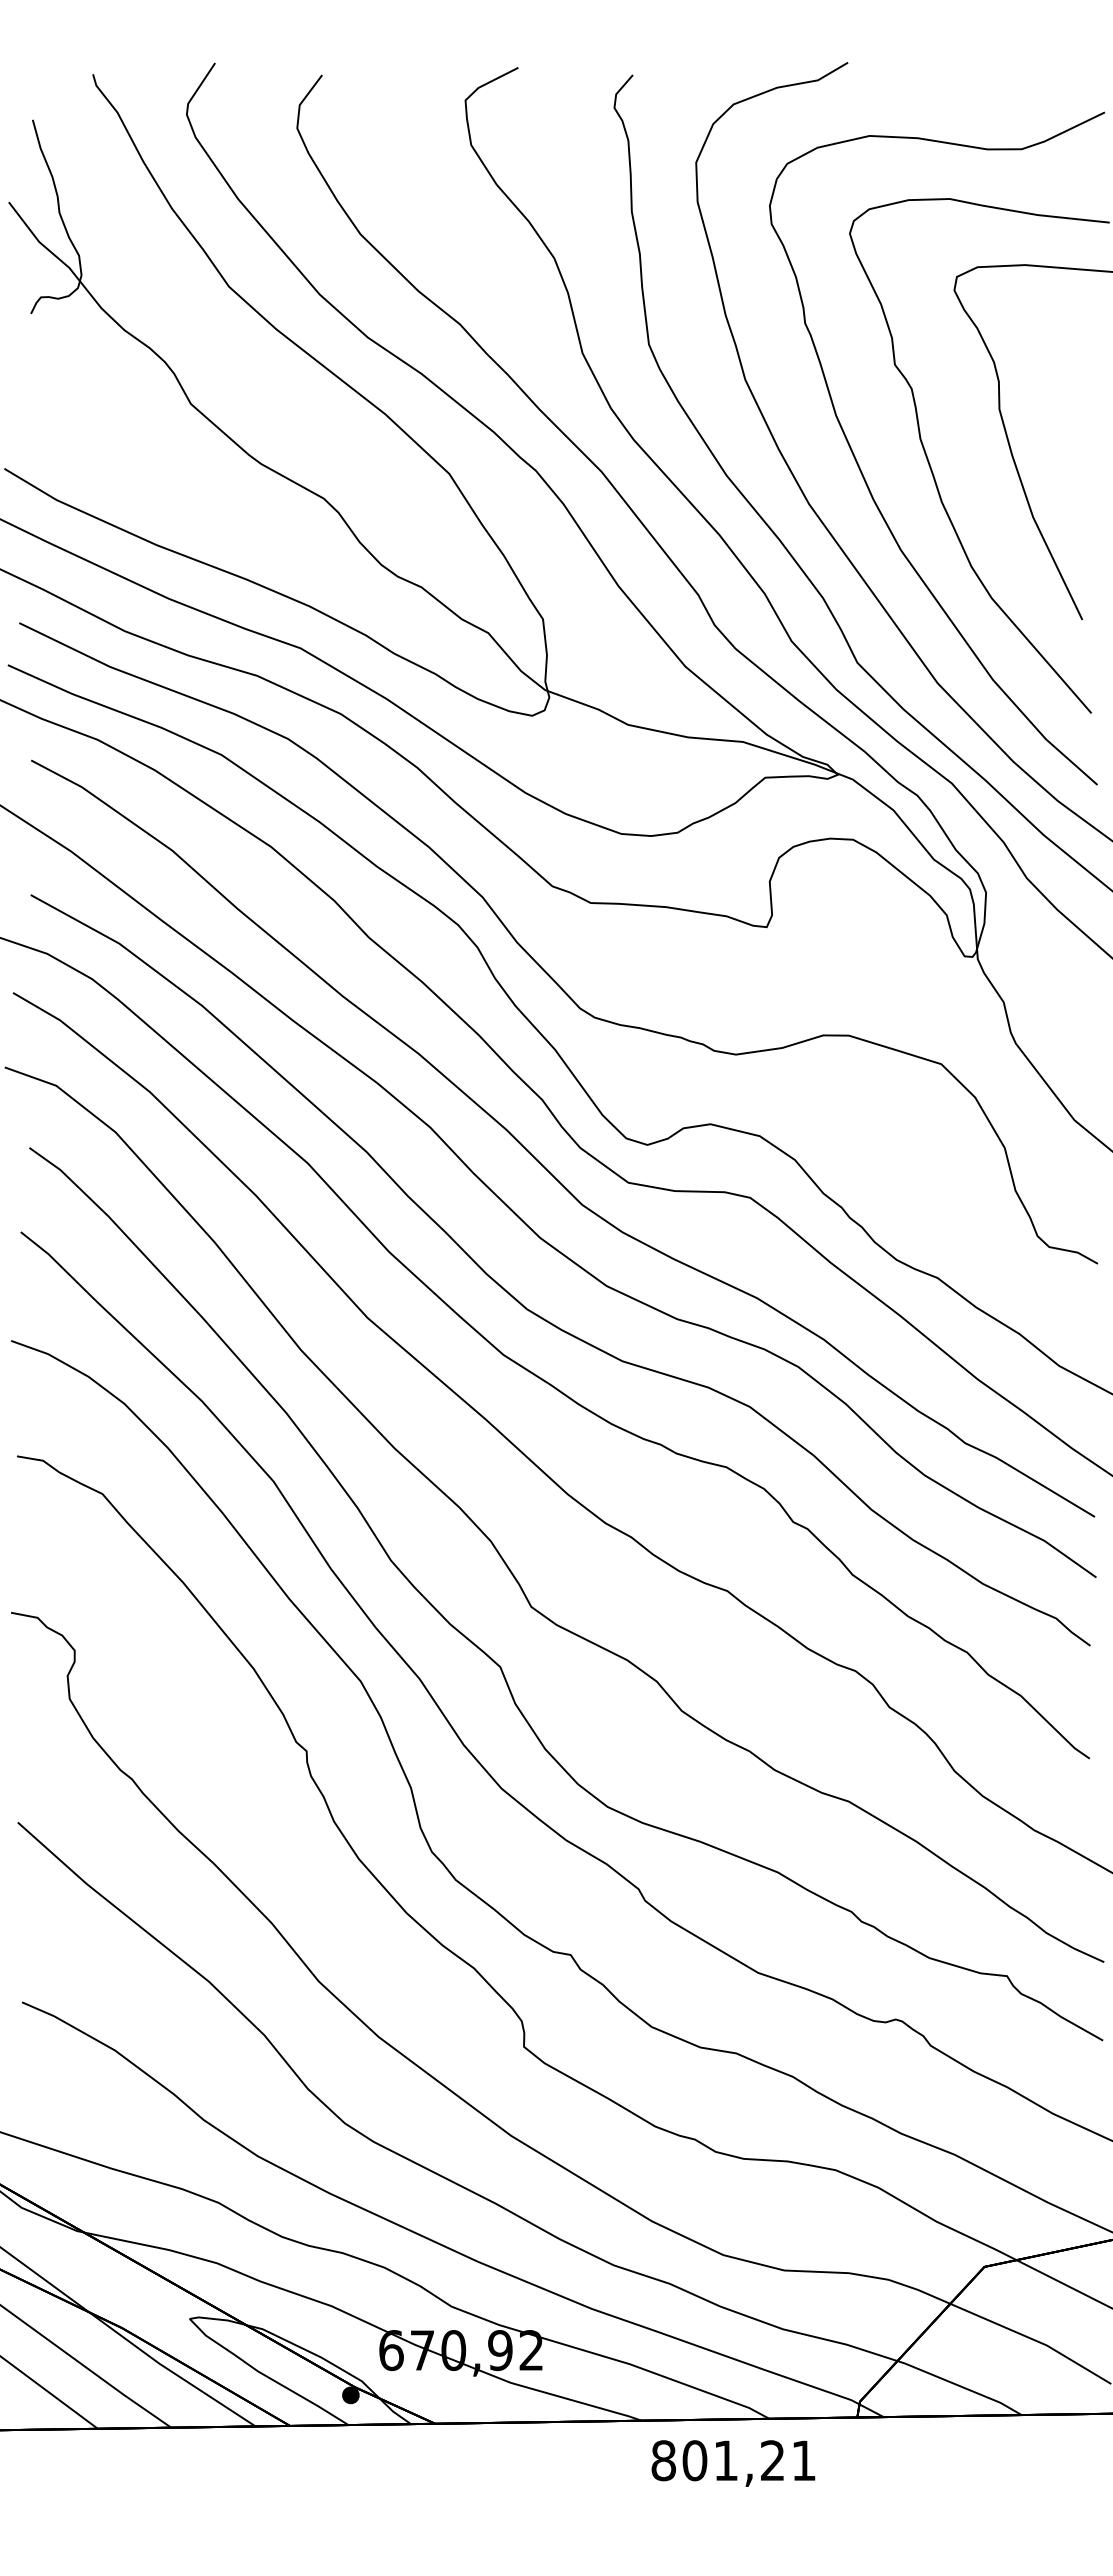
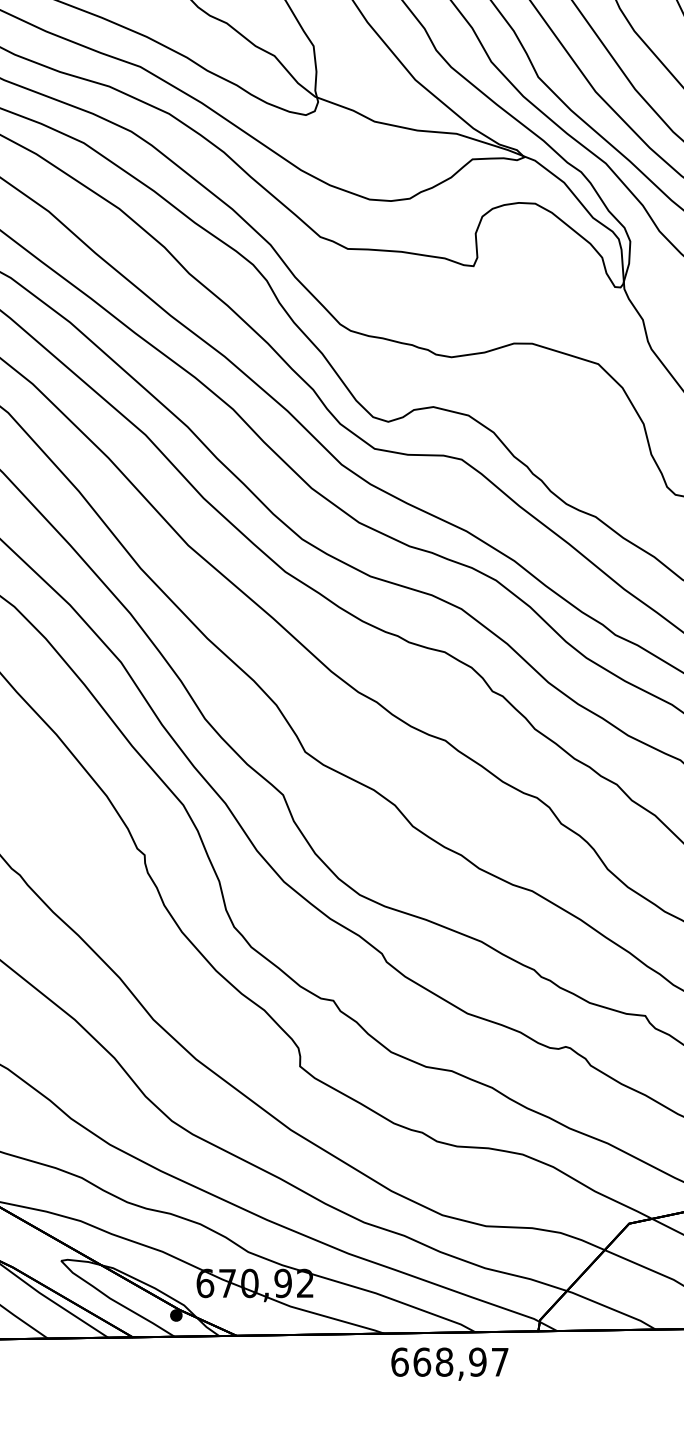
text: (733, 2460) -> (449, 1362), 801,21 -> 668,97

